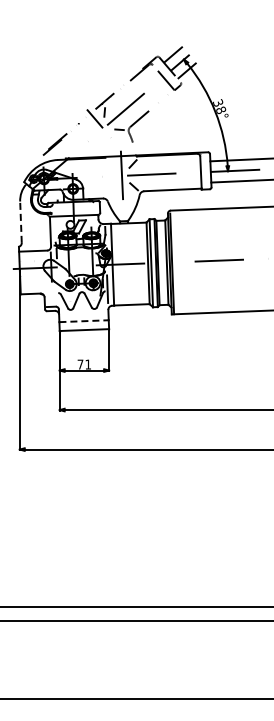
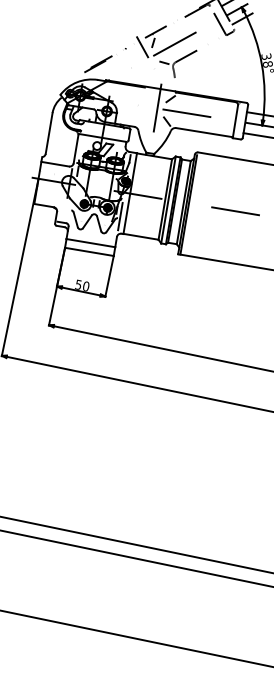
line: (20, 222) -> (48, 133), dashed -> solid
line: (84, 321) -> (91, 243), dashed -> solid
text: (84, 364) -> (82, 285), 71 -> 50

